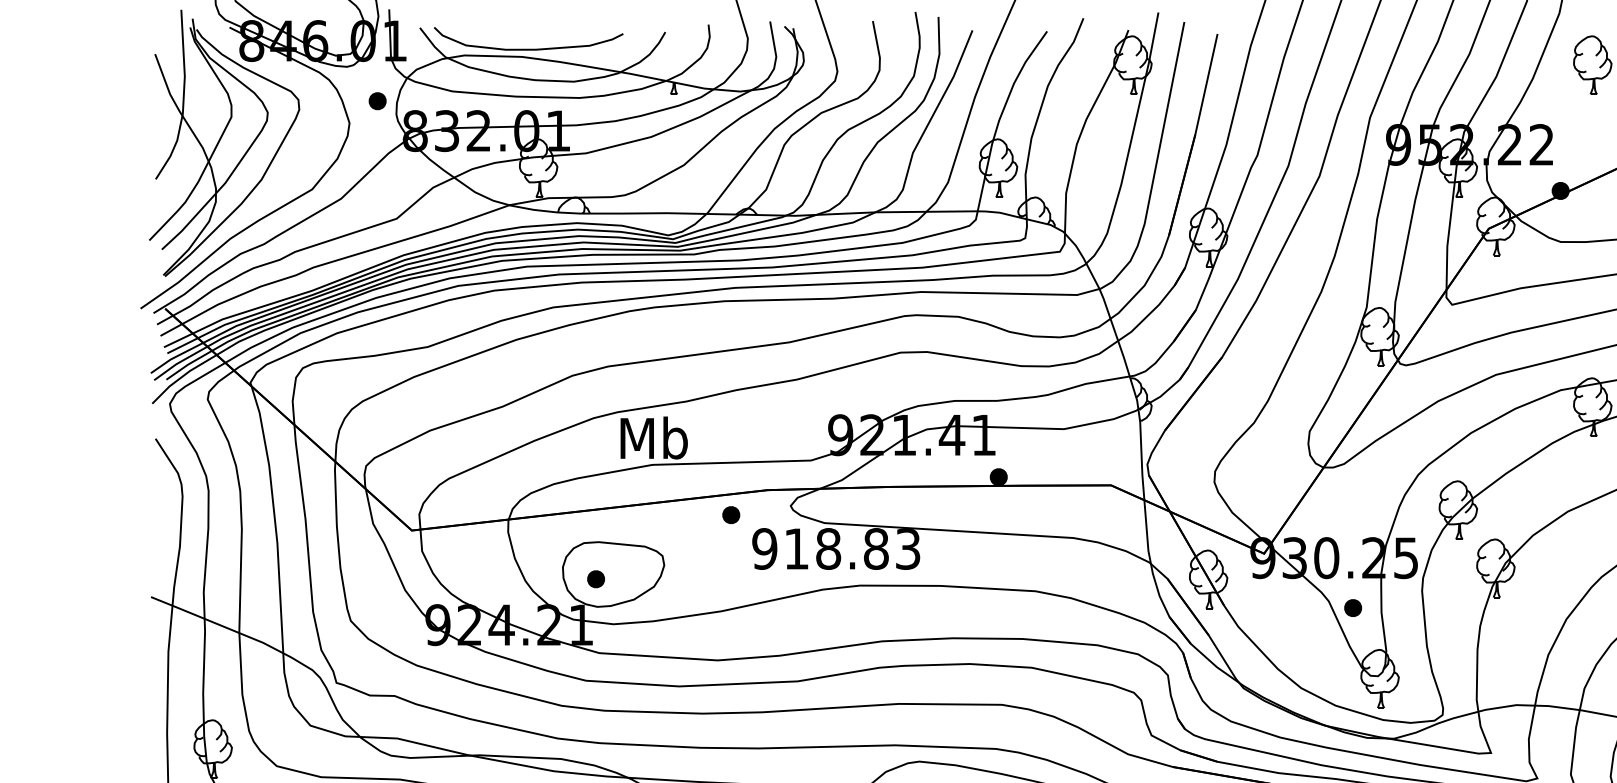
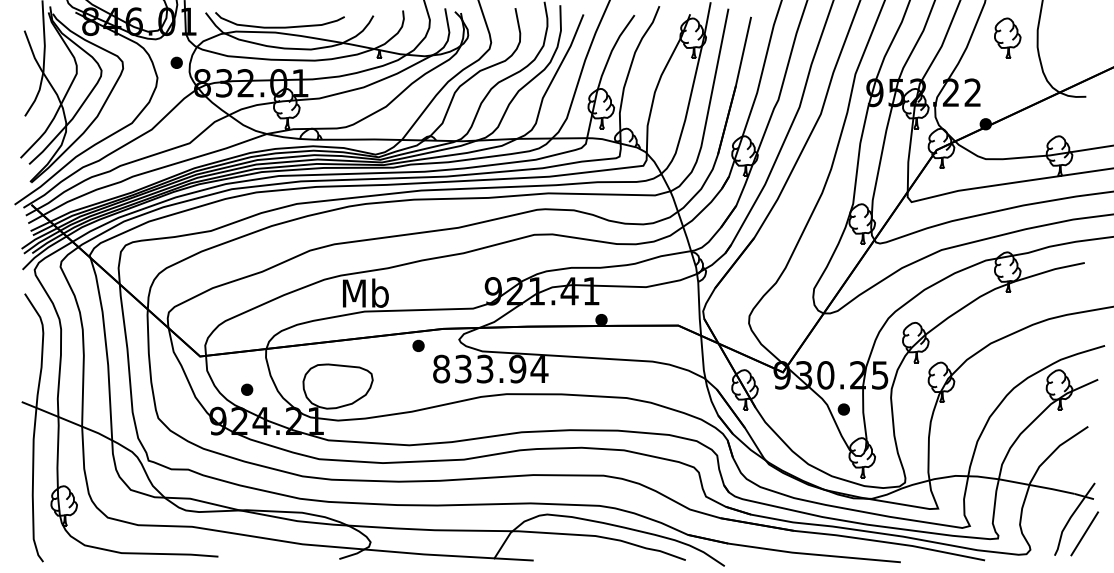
text: (836, 548) -> (490, 368), 918.83 -> 833.94
part: (596, 578) -> (247, 389), moved

